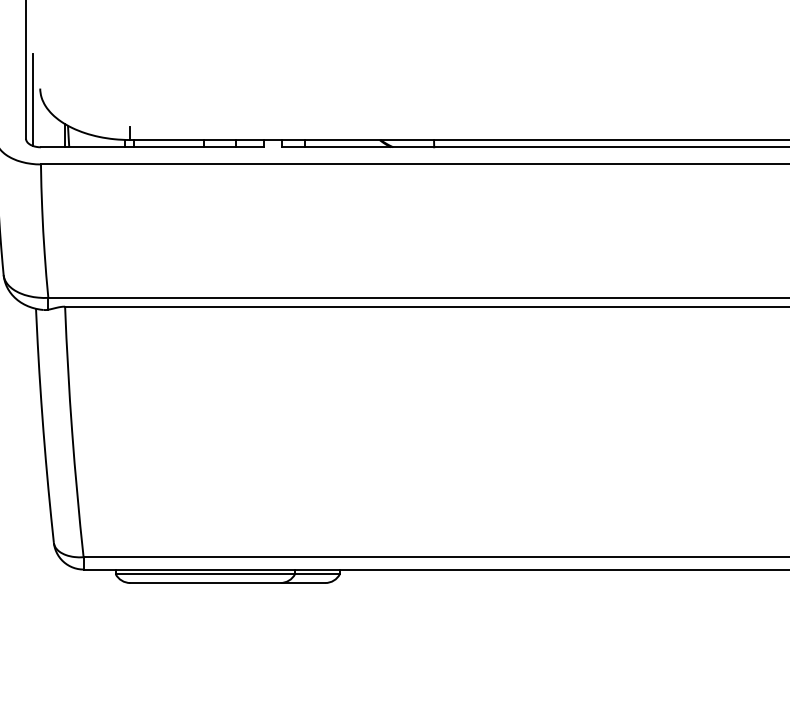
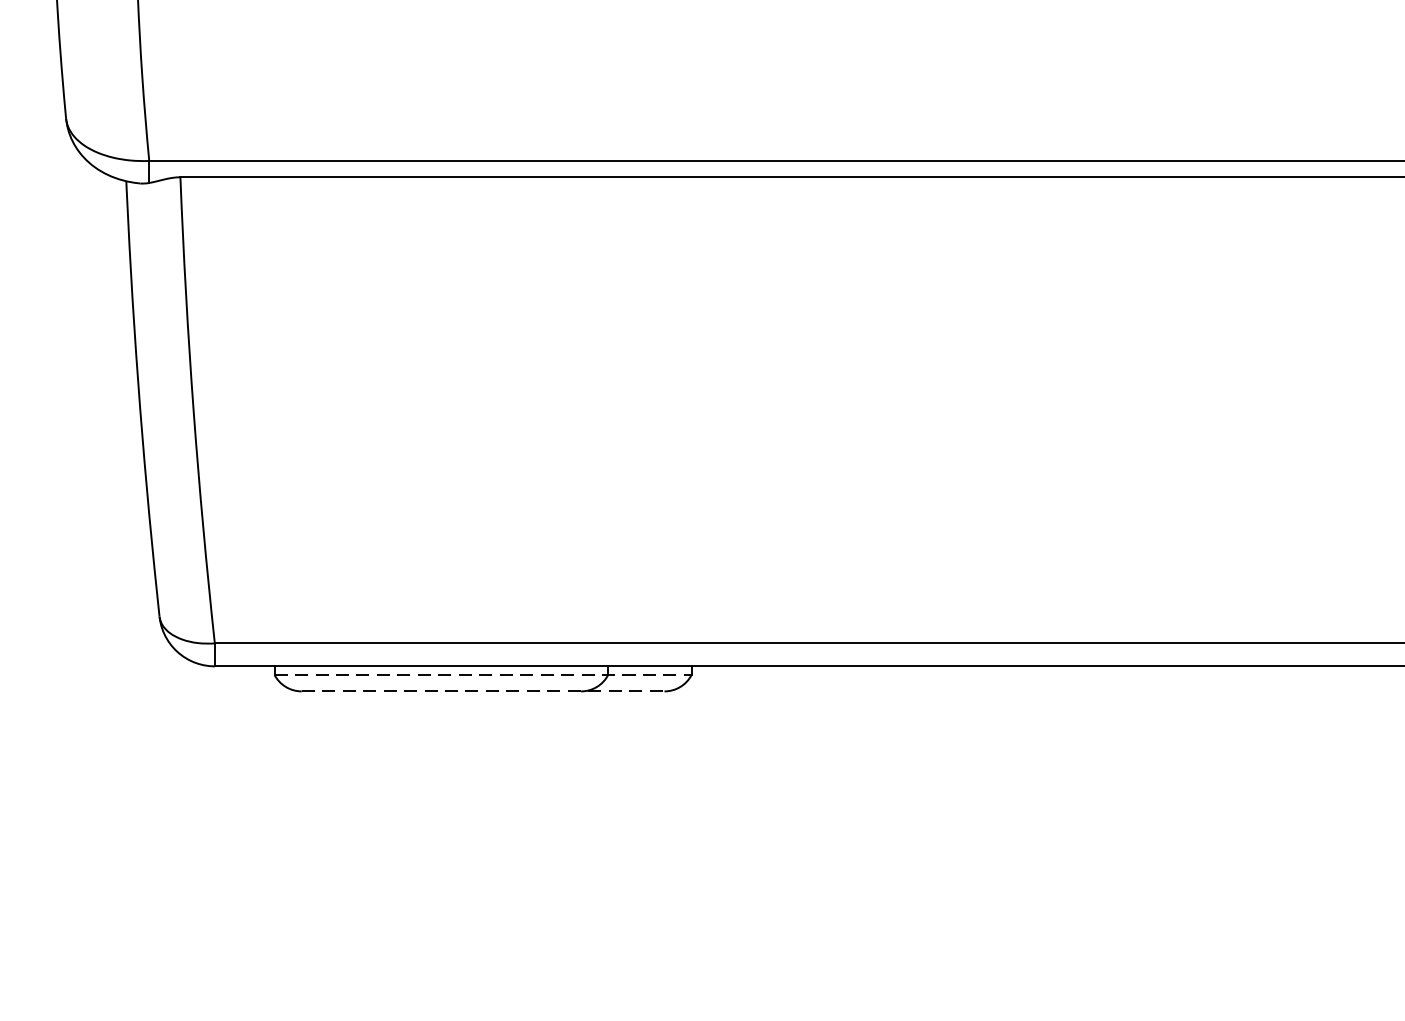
line: (228, 574) -> (484, 675), solid -> dashed
line: (227, 583) -> (482, 692), solid -> dashed

